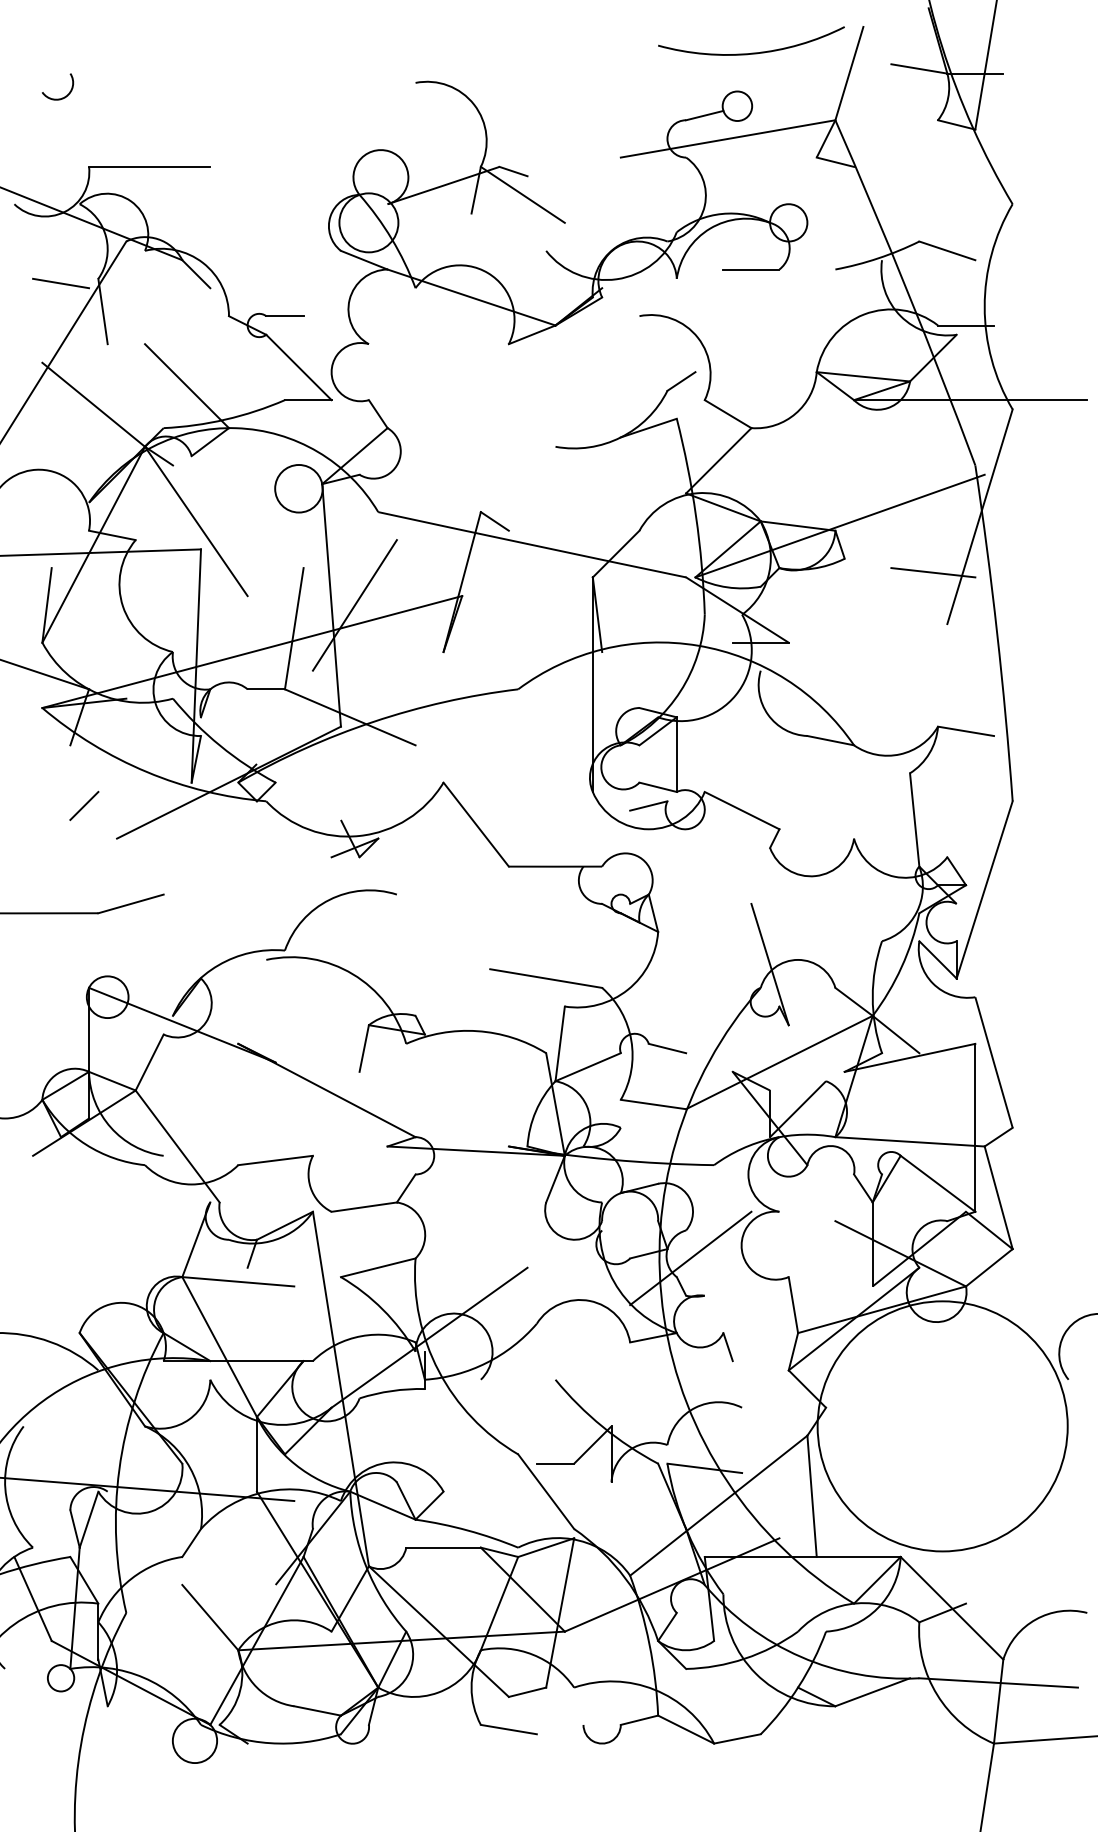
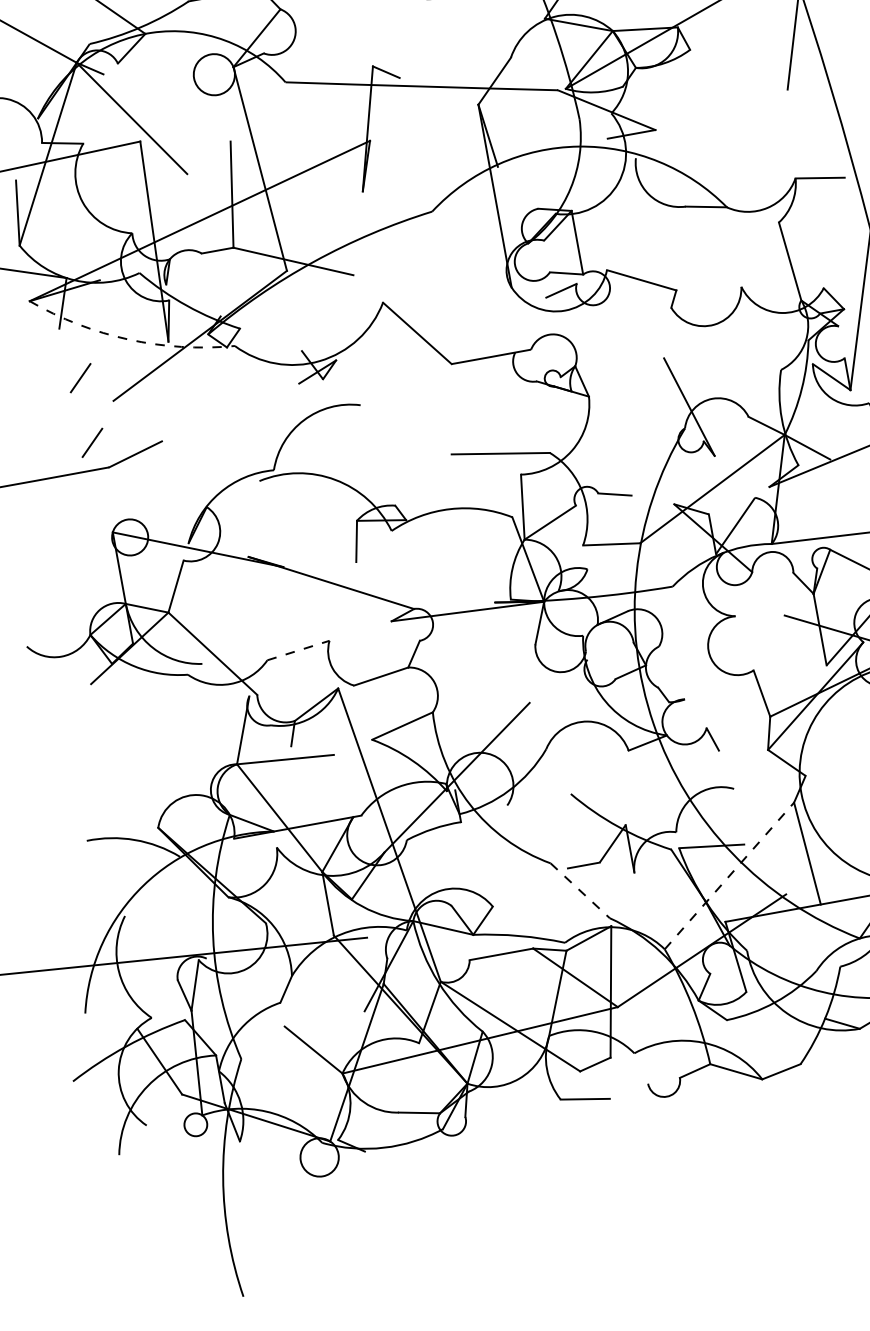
line: (933, 572) -> (767, 47), removed
line: (354, 605) -> (279, 165), removed
arc: (147, 772) -> (129, 339), solid -> dashed
line: (84, 881) -> (92, 442), added
line: (275, 1160) -> (298, 650), solid -> dashed
line: (690, 1258) -> (667, 669), removed
line: (546, 1491) -> (580, 890), solid -> dashed
line: (718, 1505) -> (729, 875), solid -> dashed

